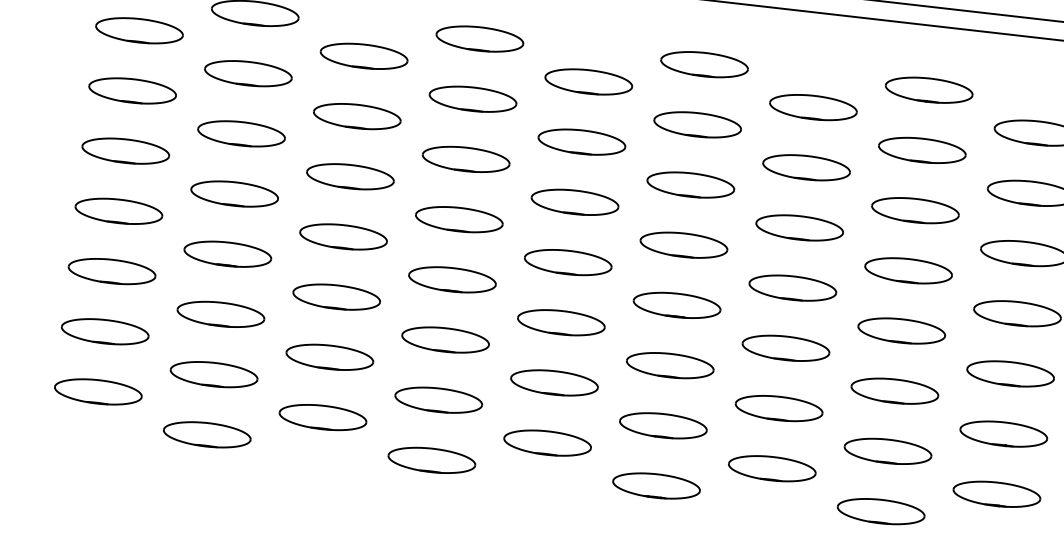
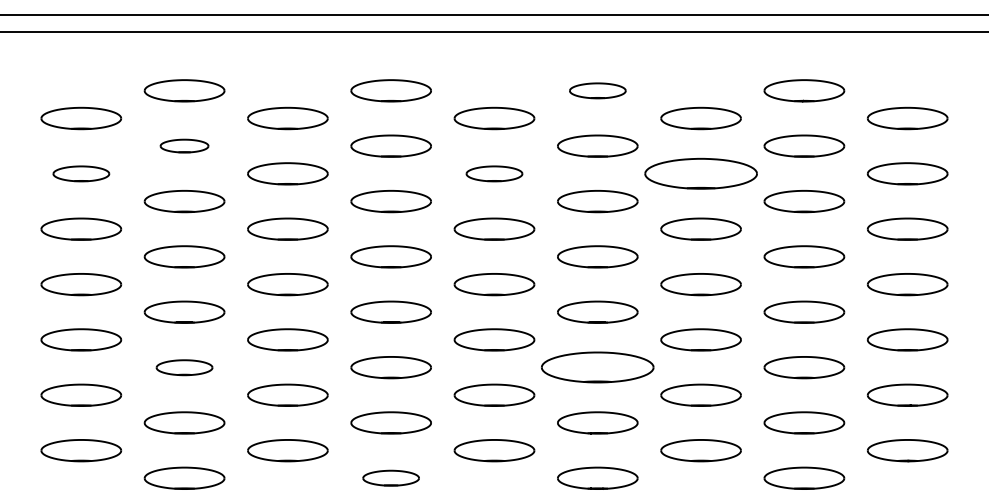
part: (704, 64) -> (597, 90), size x0.7
part: (248, 72) -> (184, 145), size x0.6
part: (132, 90) -> (81, 173), size x0.7
part: (581, 141) -> (494, 173), size x0.7
part: (805, 167) -> (700, 173), size x1.4
part: (220, 314) -> (184, 367), size x0.7
part: (669, 365) -> (597, 367), size x1.4
part: (431, 459) -> (390, 477), size x0.7

